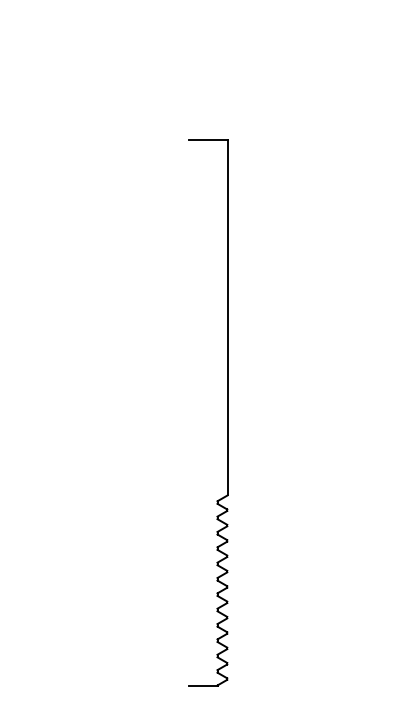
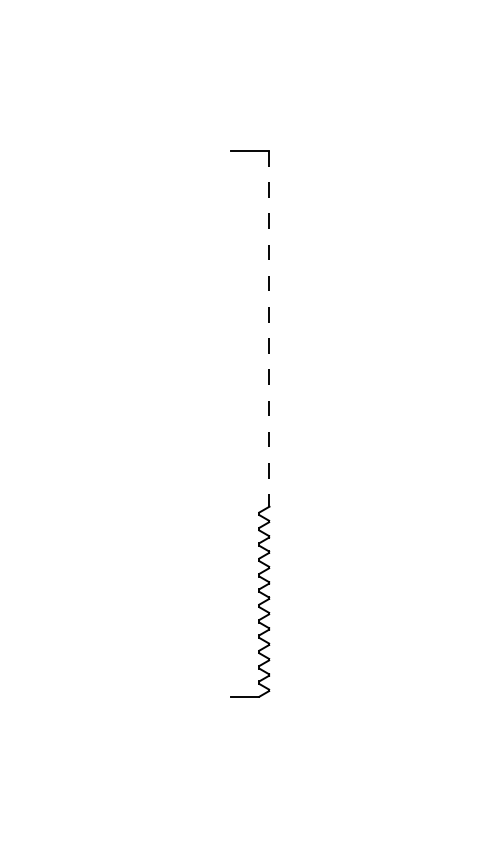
line: (227, 317) -> (269, 328), solid -> dashed

